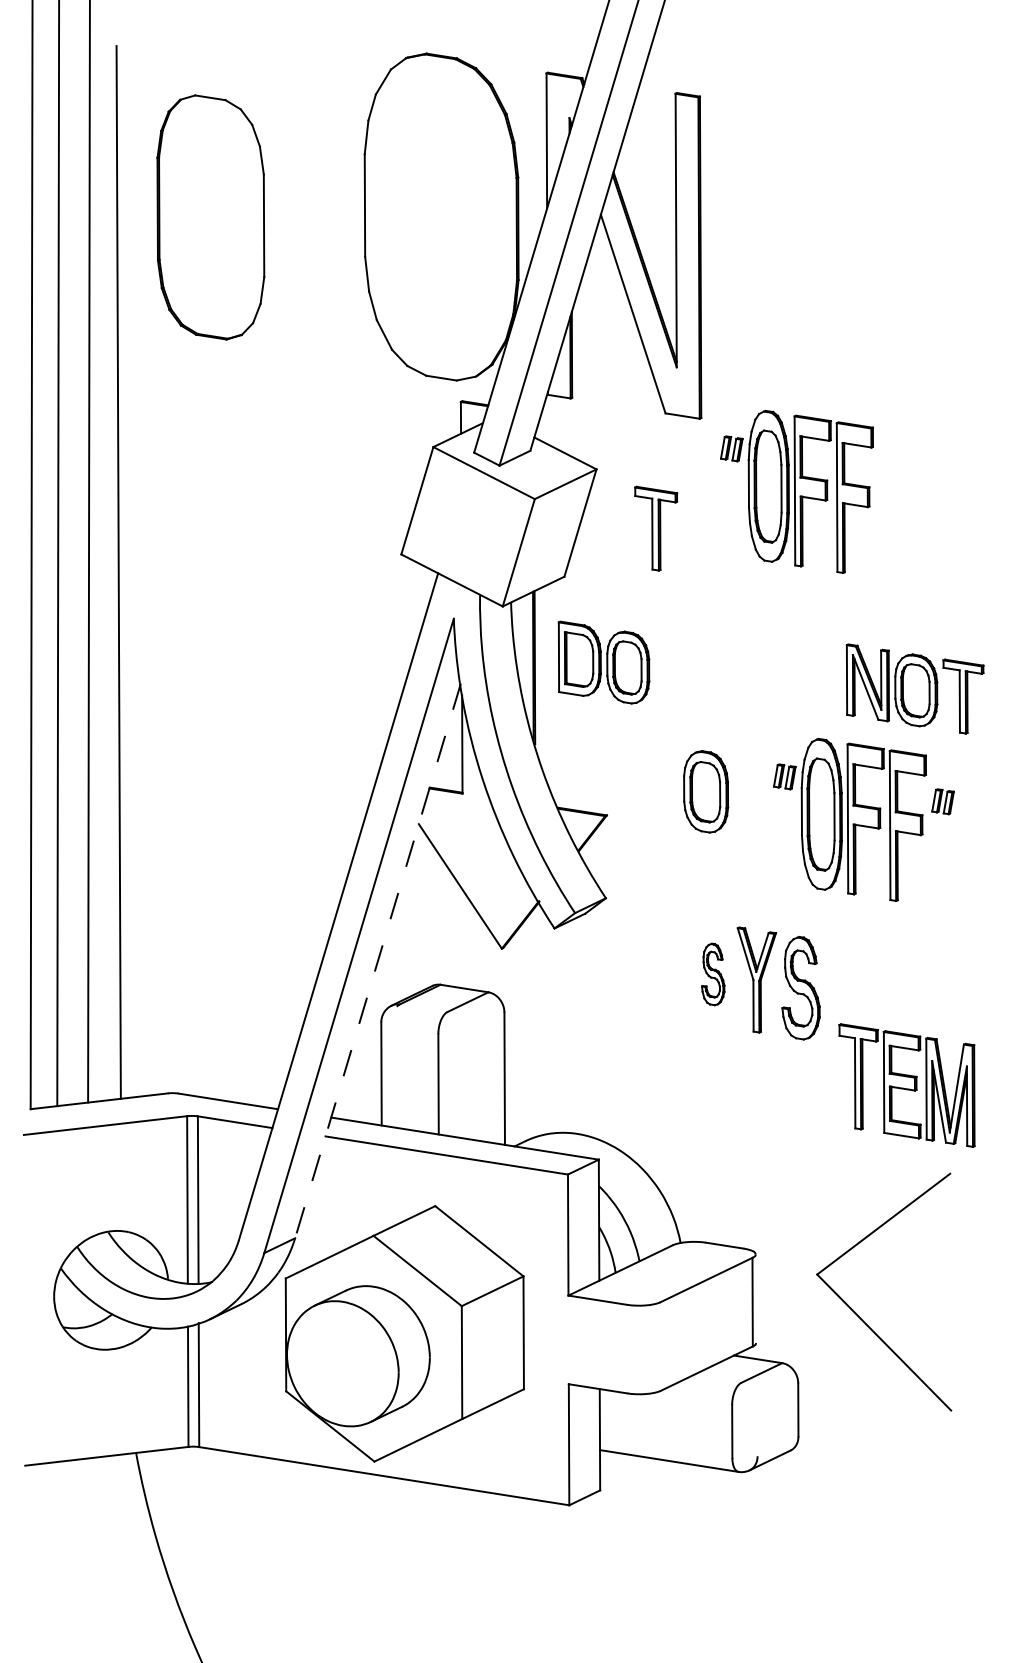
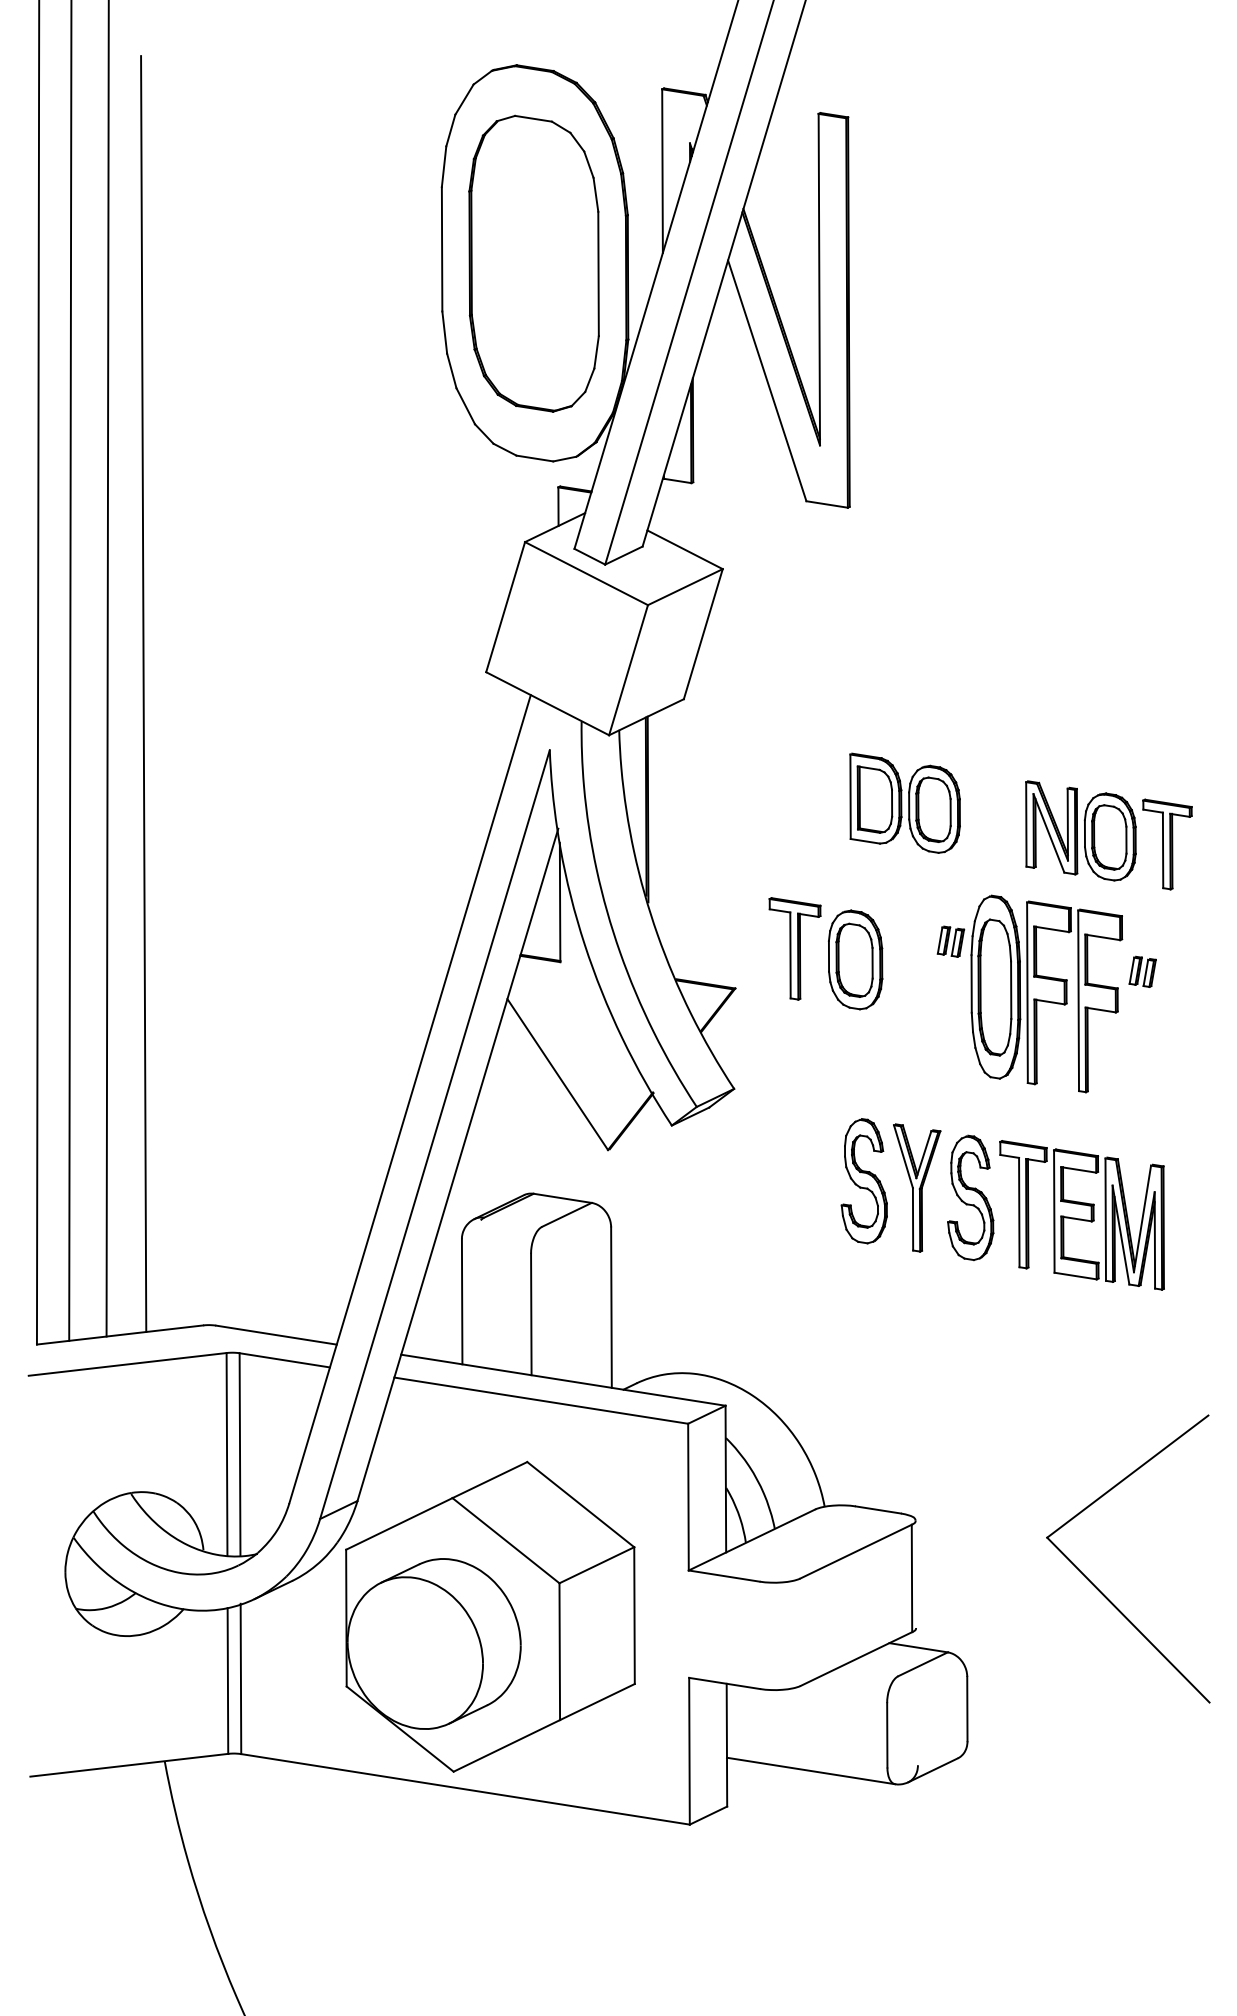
part: (210, 217) -> (533, 263), moved
part: (796, 491) -> (965, 595), removed
part: (656, 528) -> (795, 948), moved
part: (603, 662) -> (904, 803), moved
line: (377, 961) -> (457, 1165), dashed -> solid
part: (712, 974) -> (863, 1181), size x1.67
part: (906, 1085) -> (1081, 1215), moved
part: (859, 1316) -> (1098, 1588), moved

